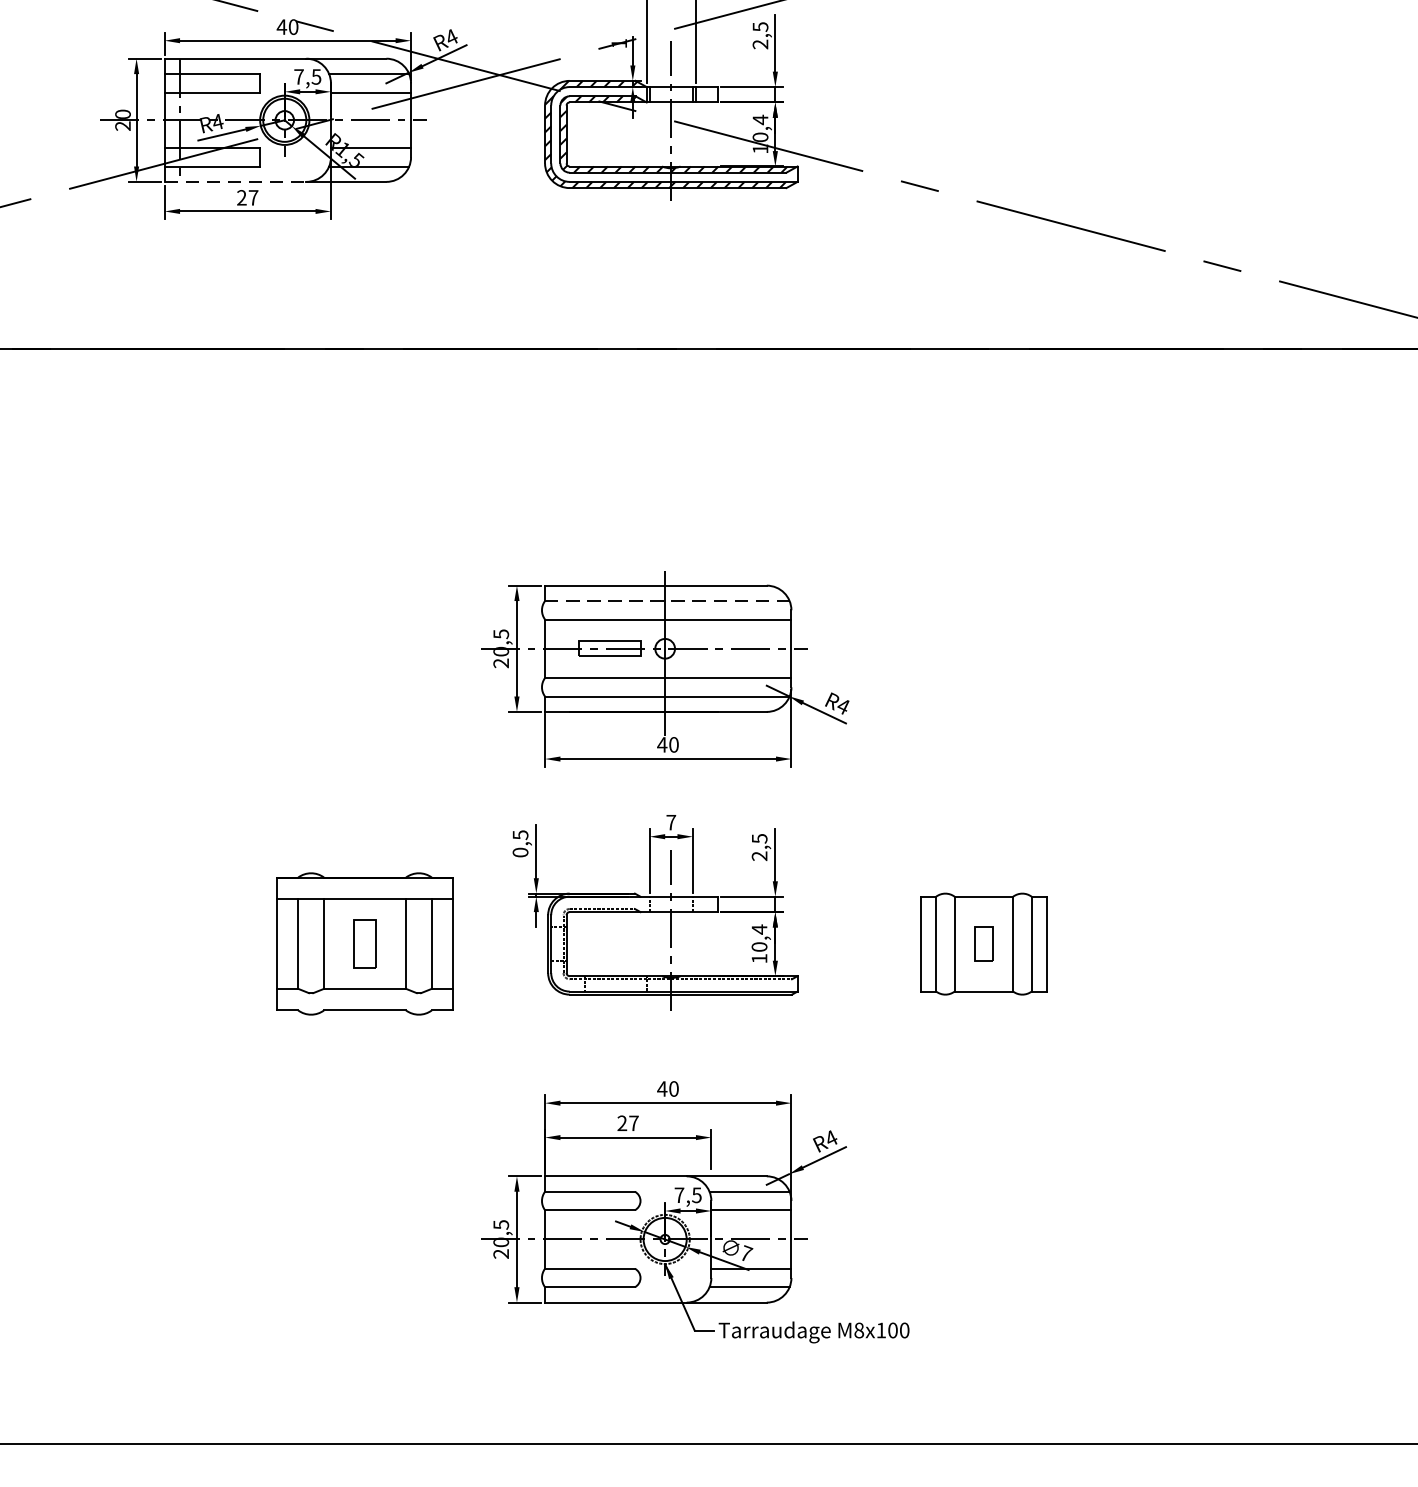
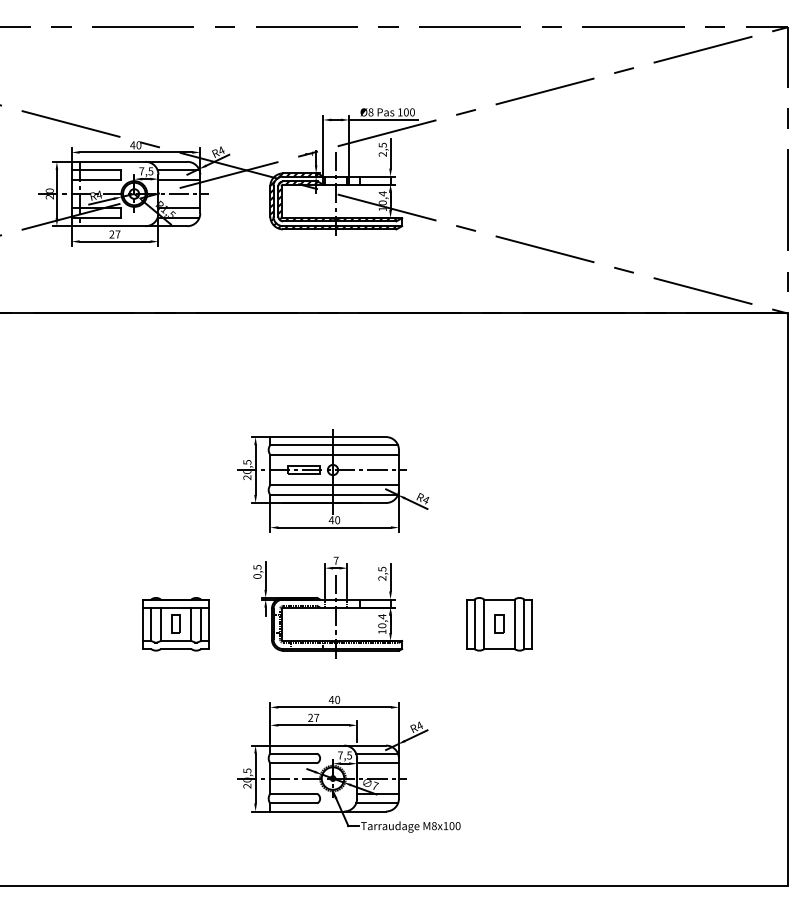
line: (235, 182) -> (108, 226), dashed -> solid
line: (668, 601) -> (334, 445), dashed -> solid
part: (363, 944) -> (175, 624), size x0.71

